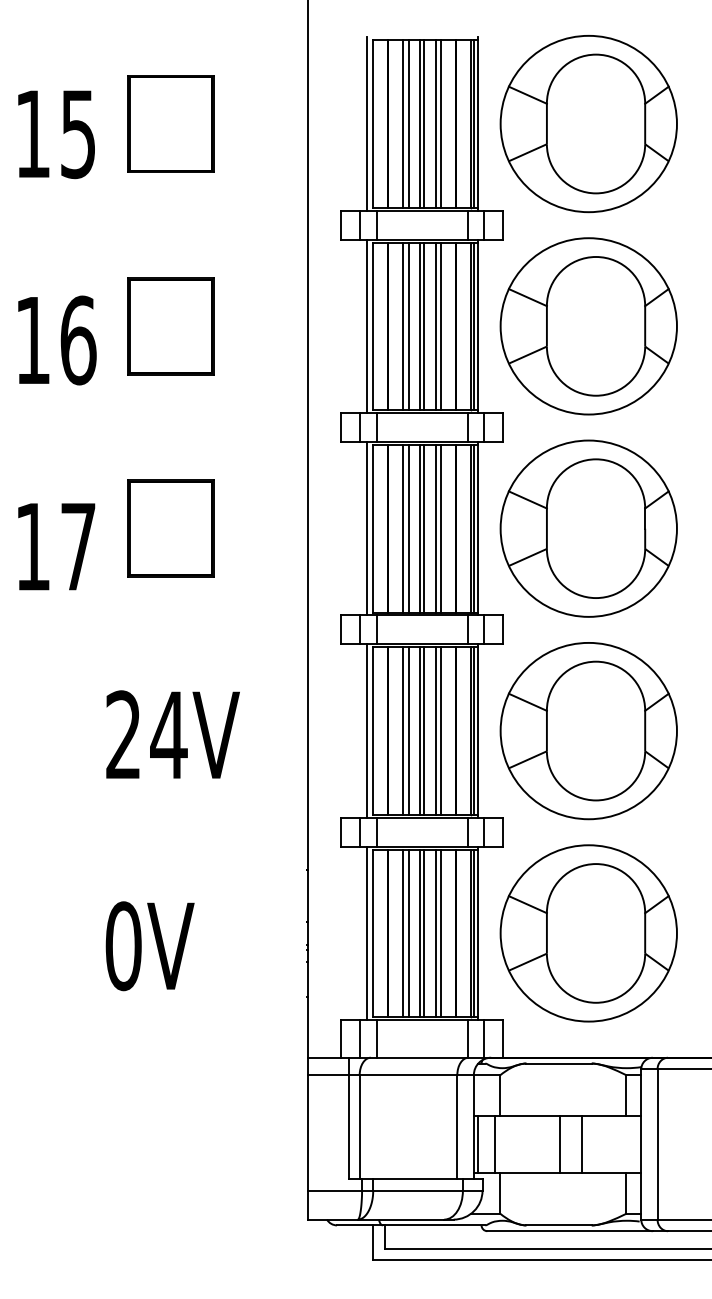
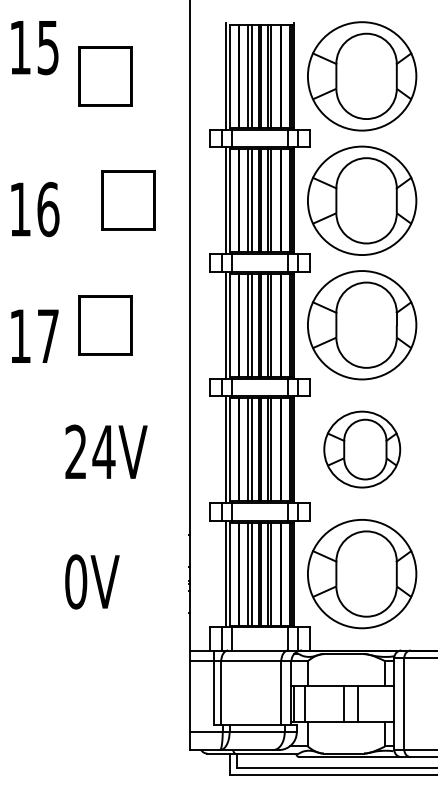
text: (55, 135) -> (34, 48), moved
part: (171, 325) -> (128, 200), moved
part: (589, 730) -> (362, 449), size x0.7

